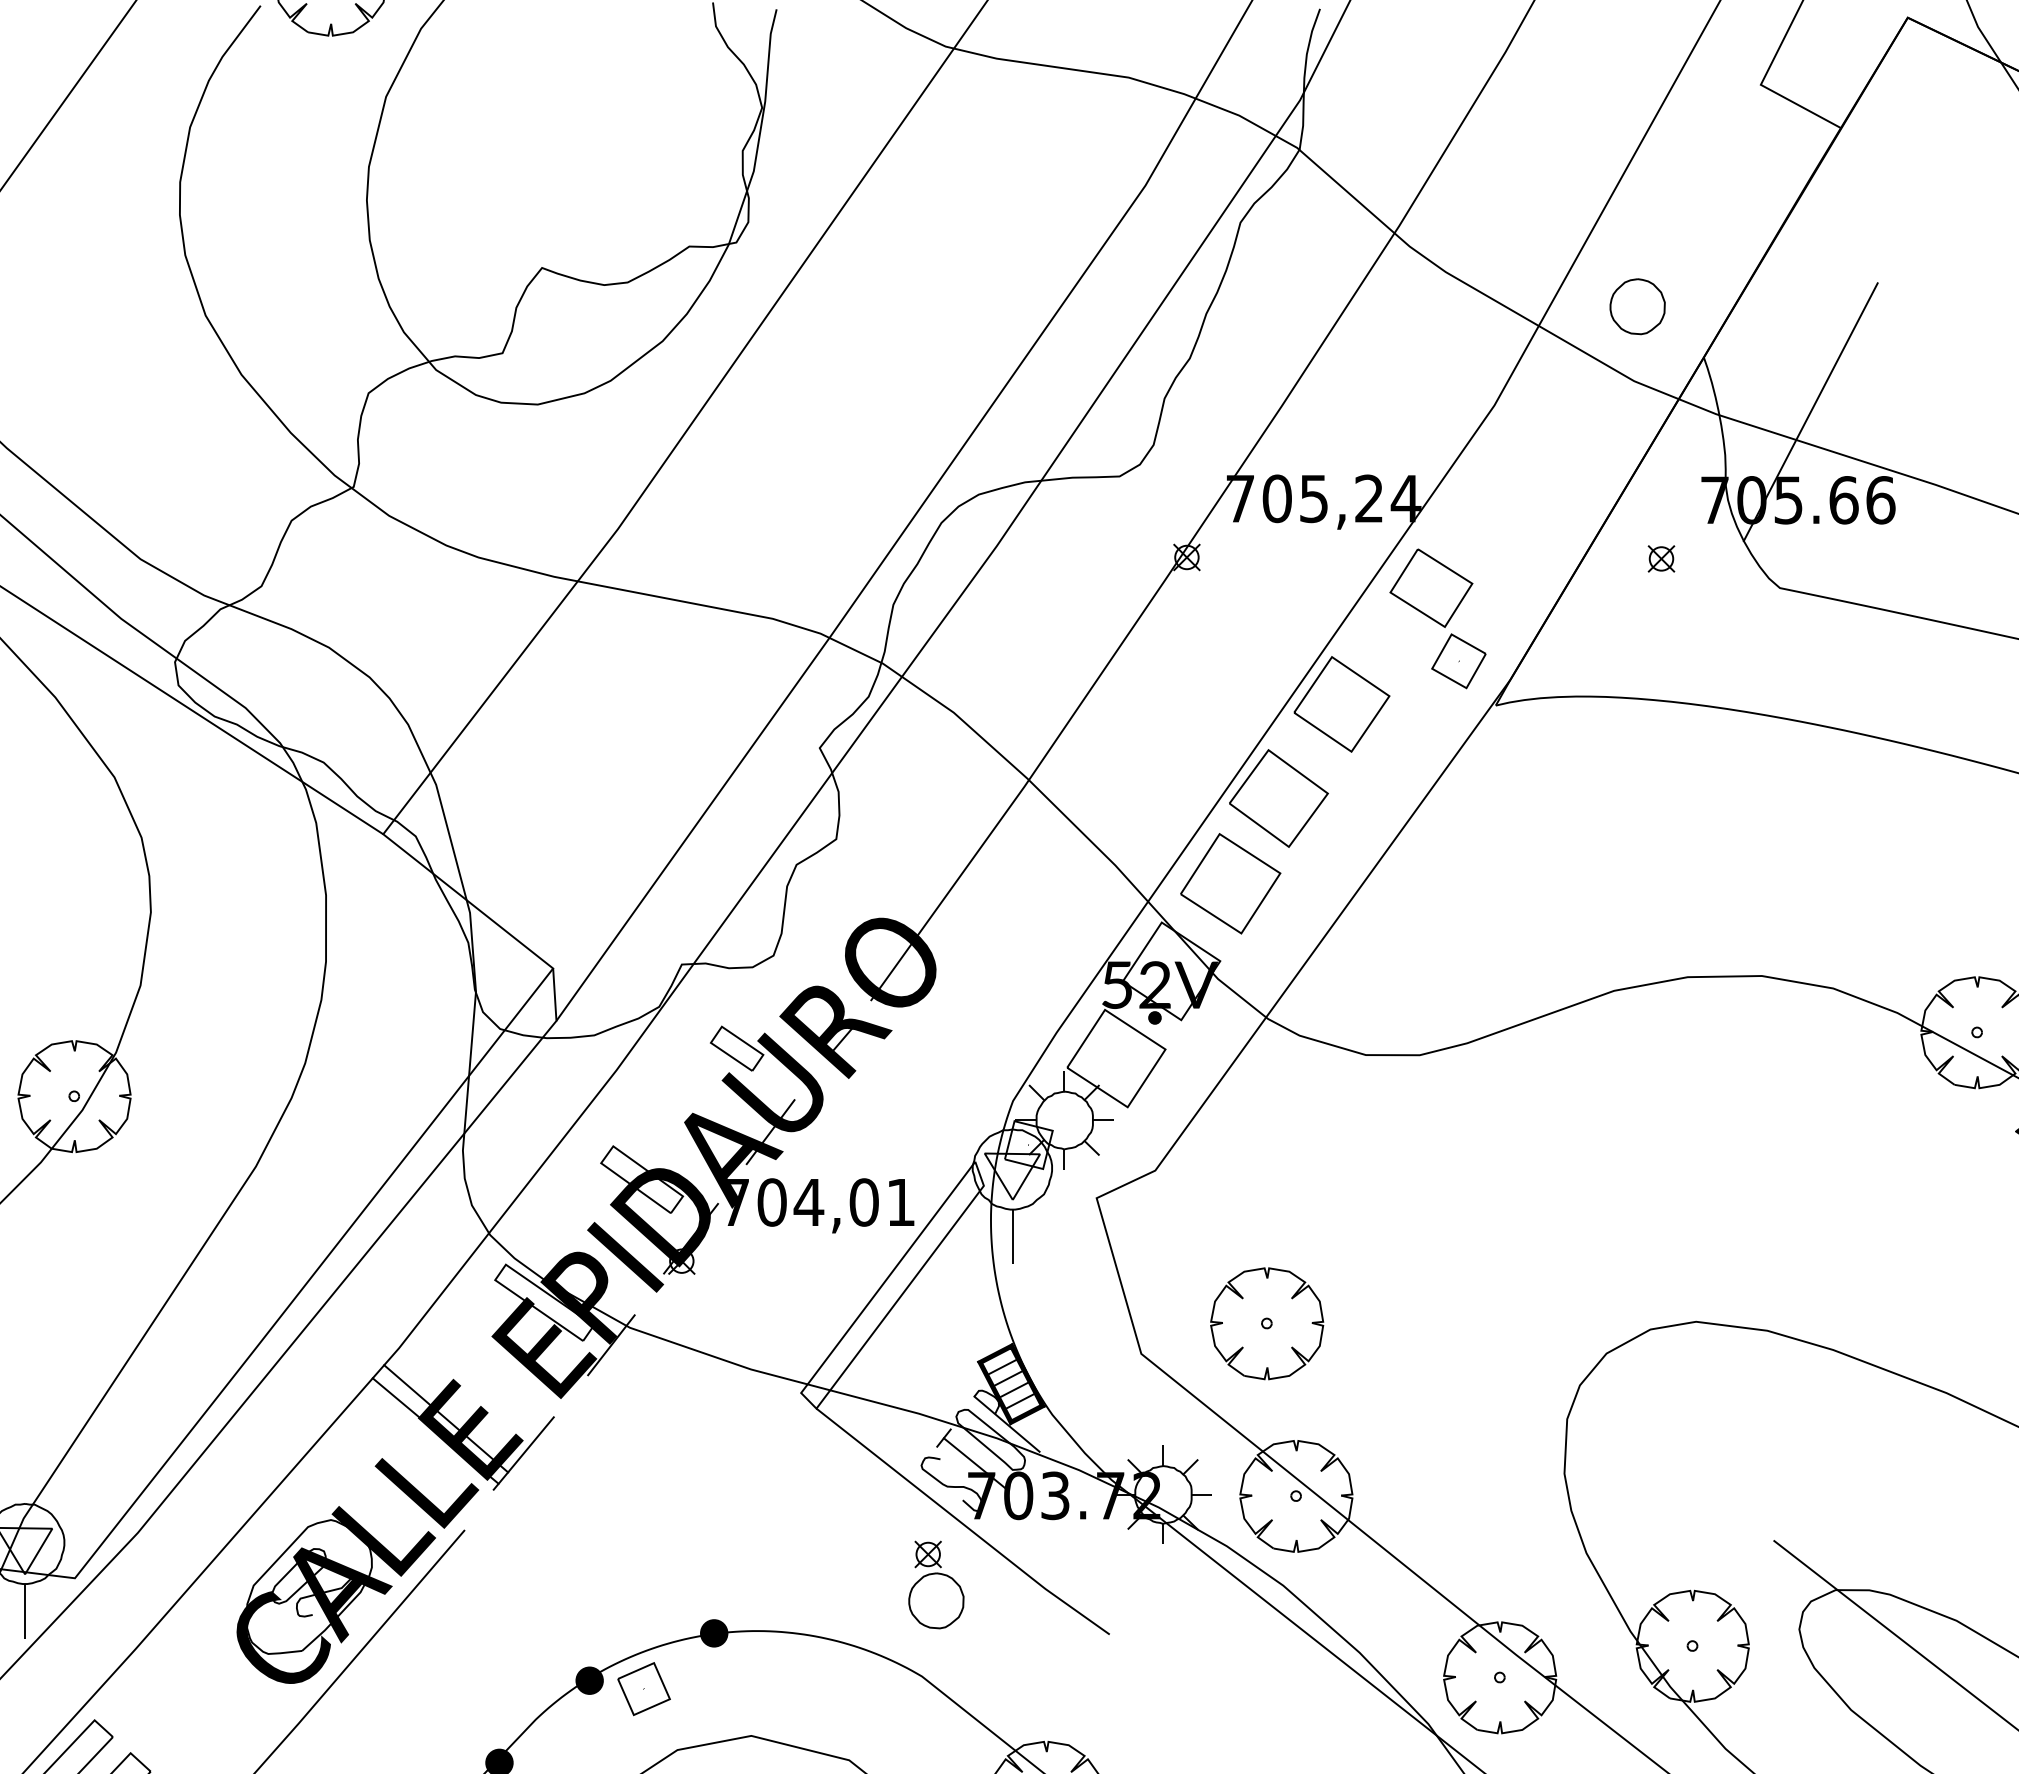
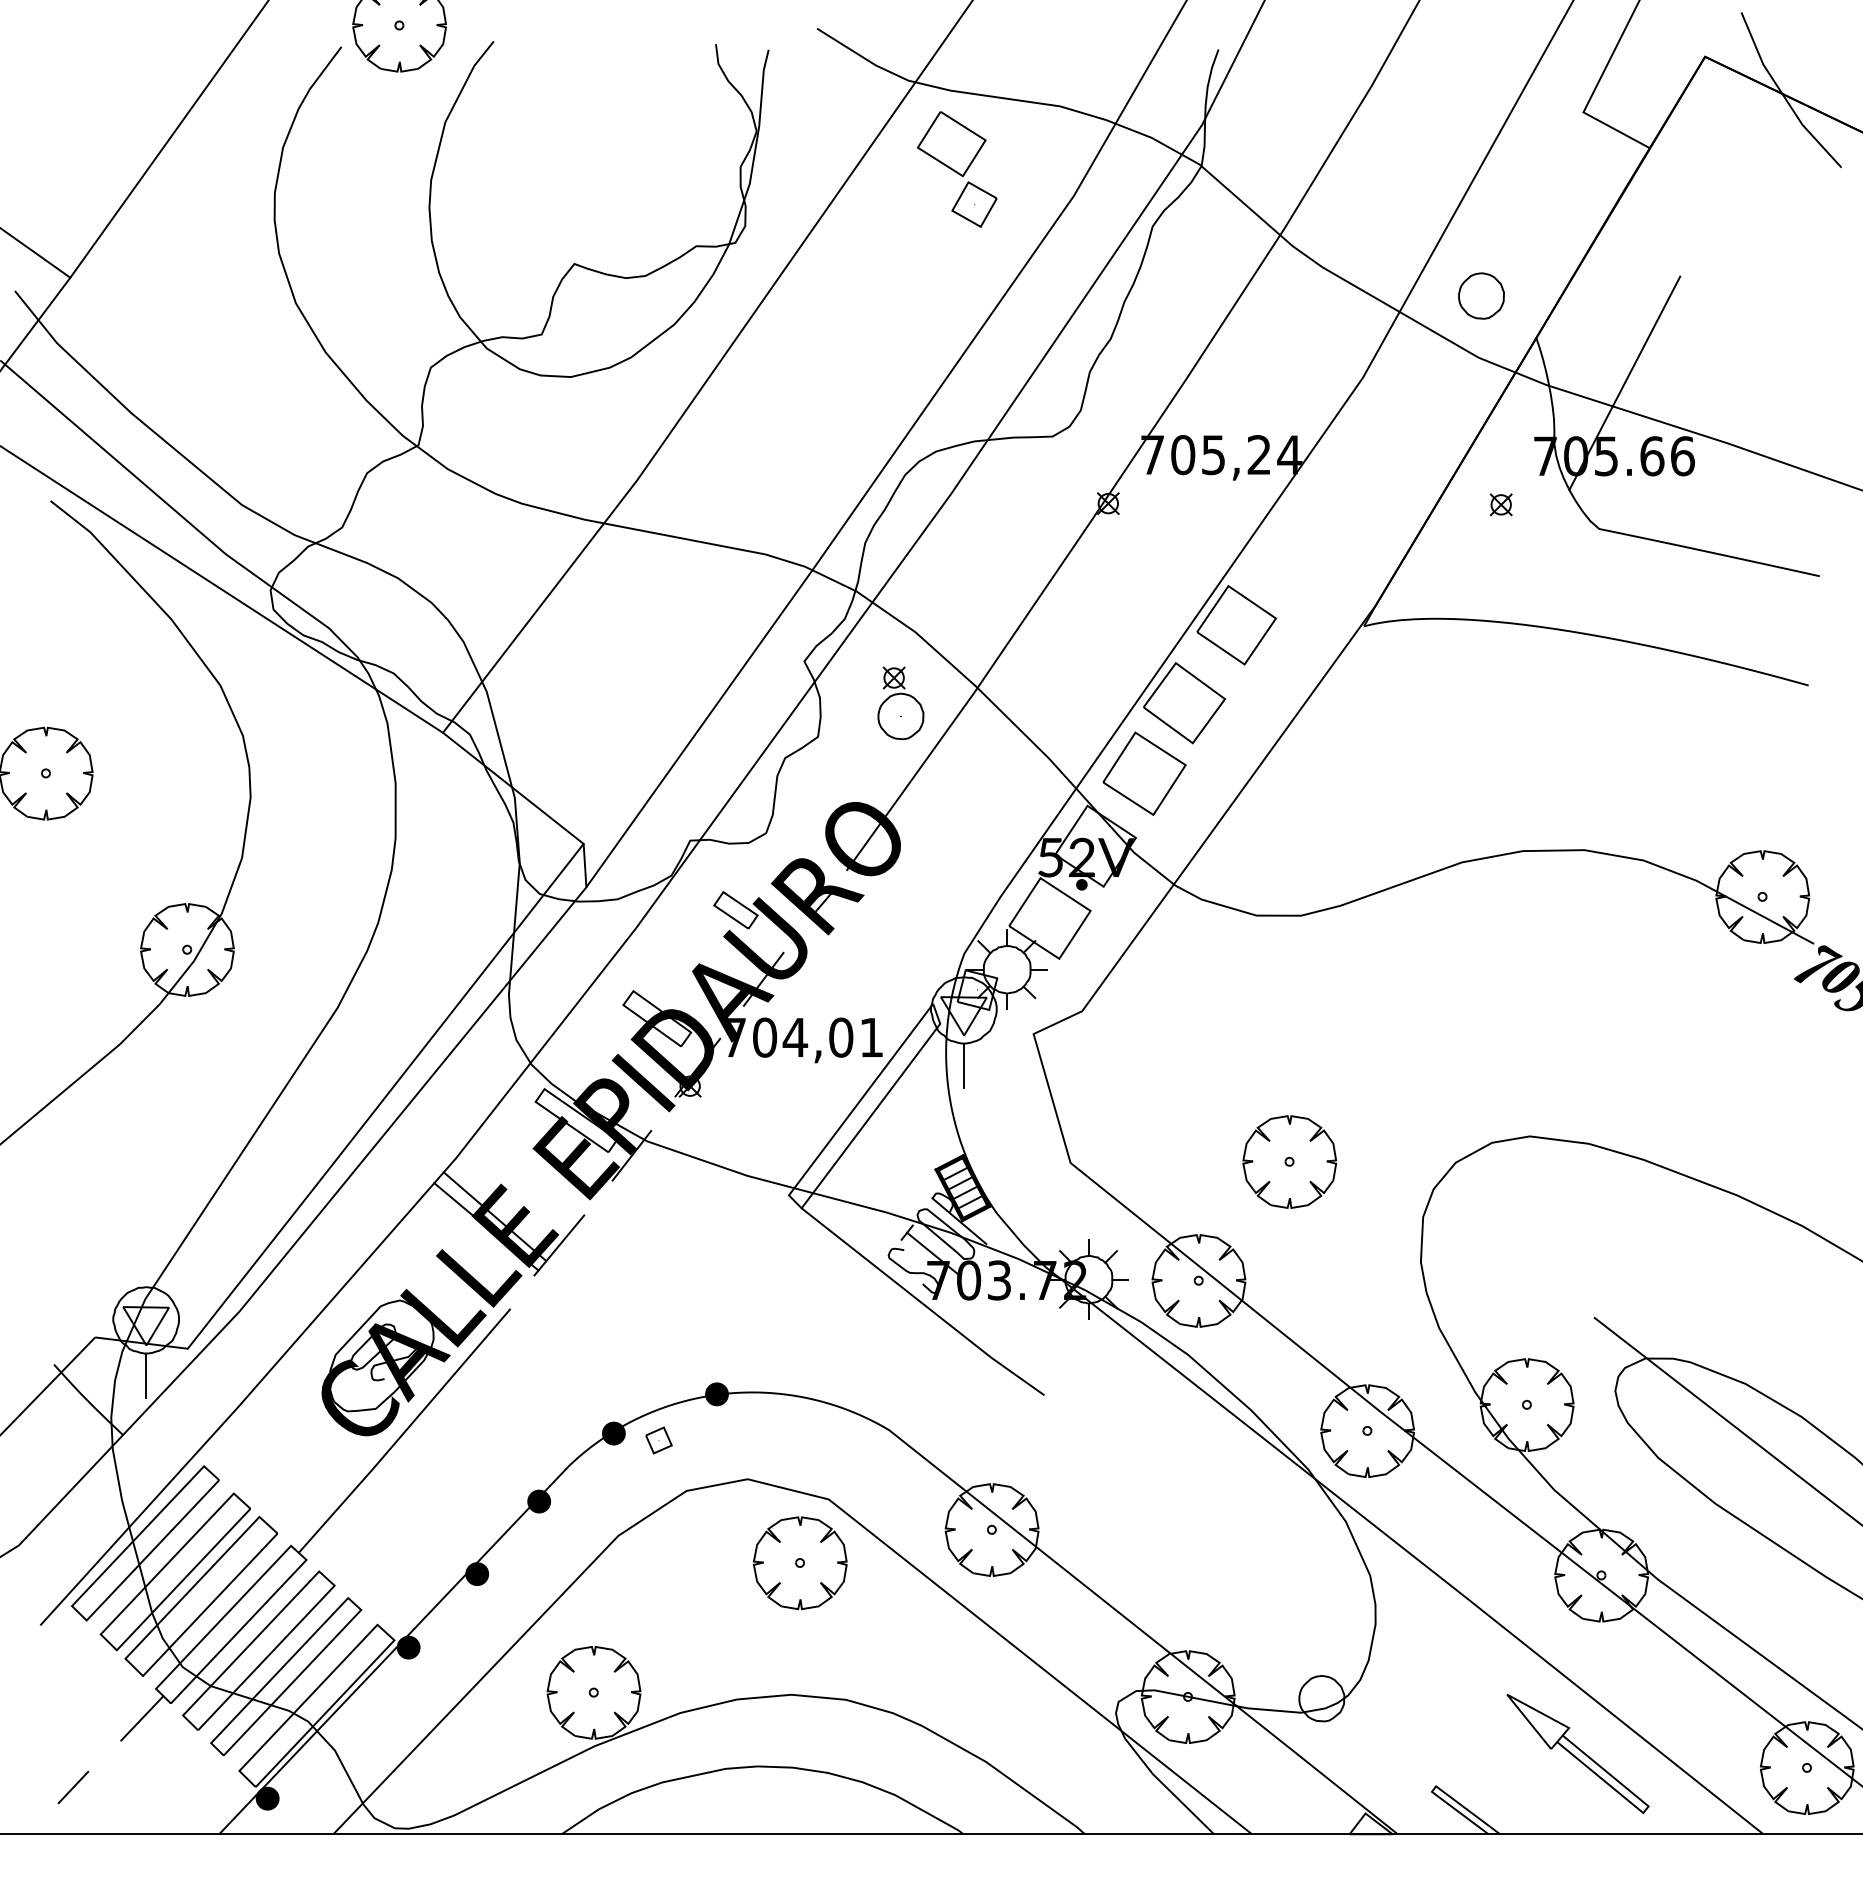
part: (1437, 618) -> (956, 169), moved
part: (1266, 1323) -> (1289, 1161), moved
part: (935, 1585) -> (900, 703), moved
part: (643, 1689) -> (658, 1440), size x0.6

